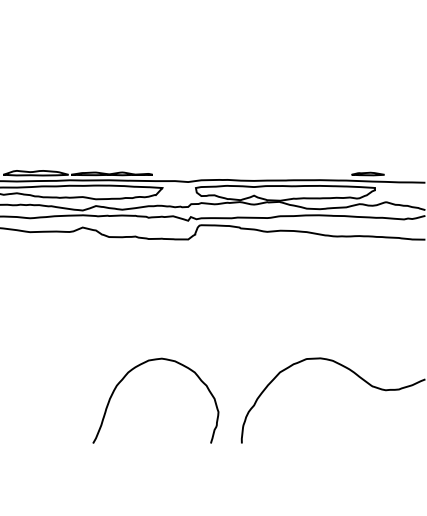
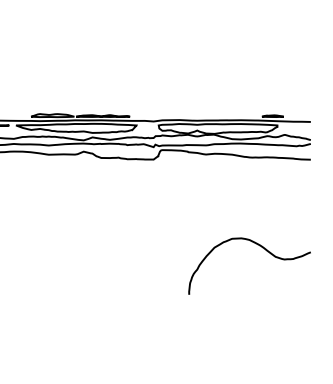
curve: (141, 366) -> (122, 243), removed

